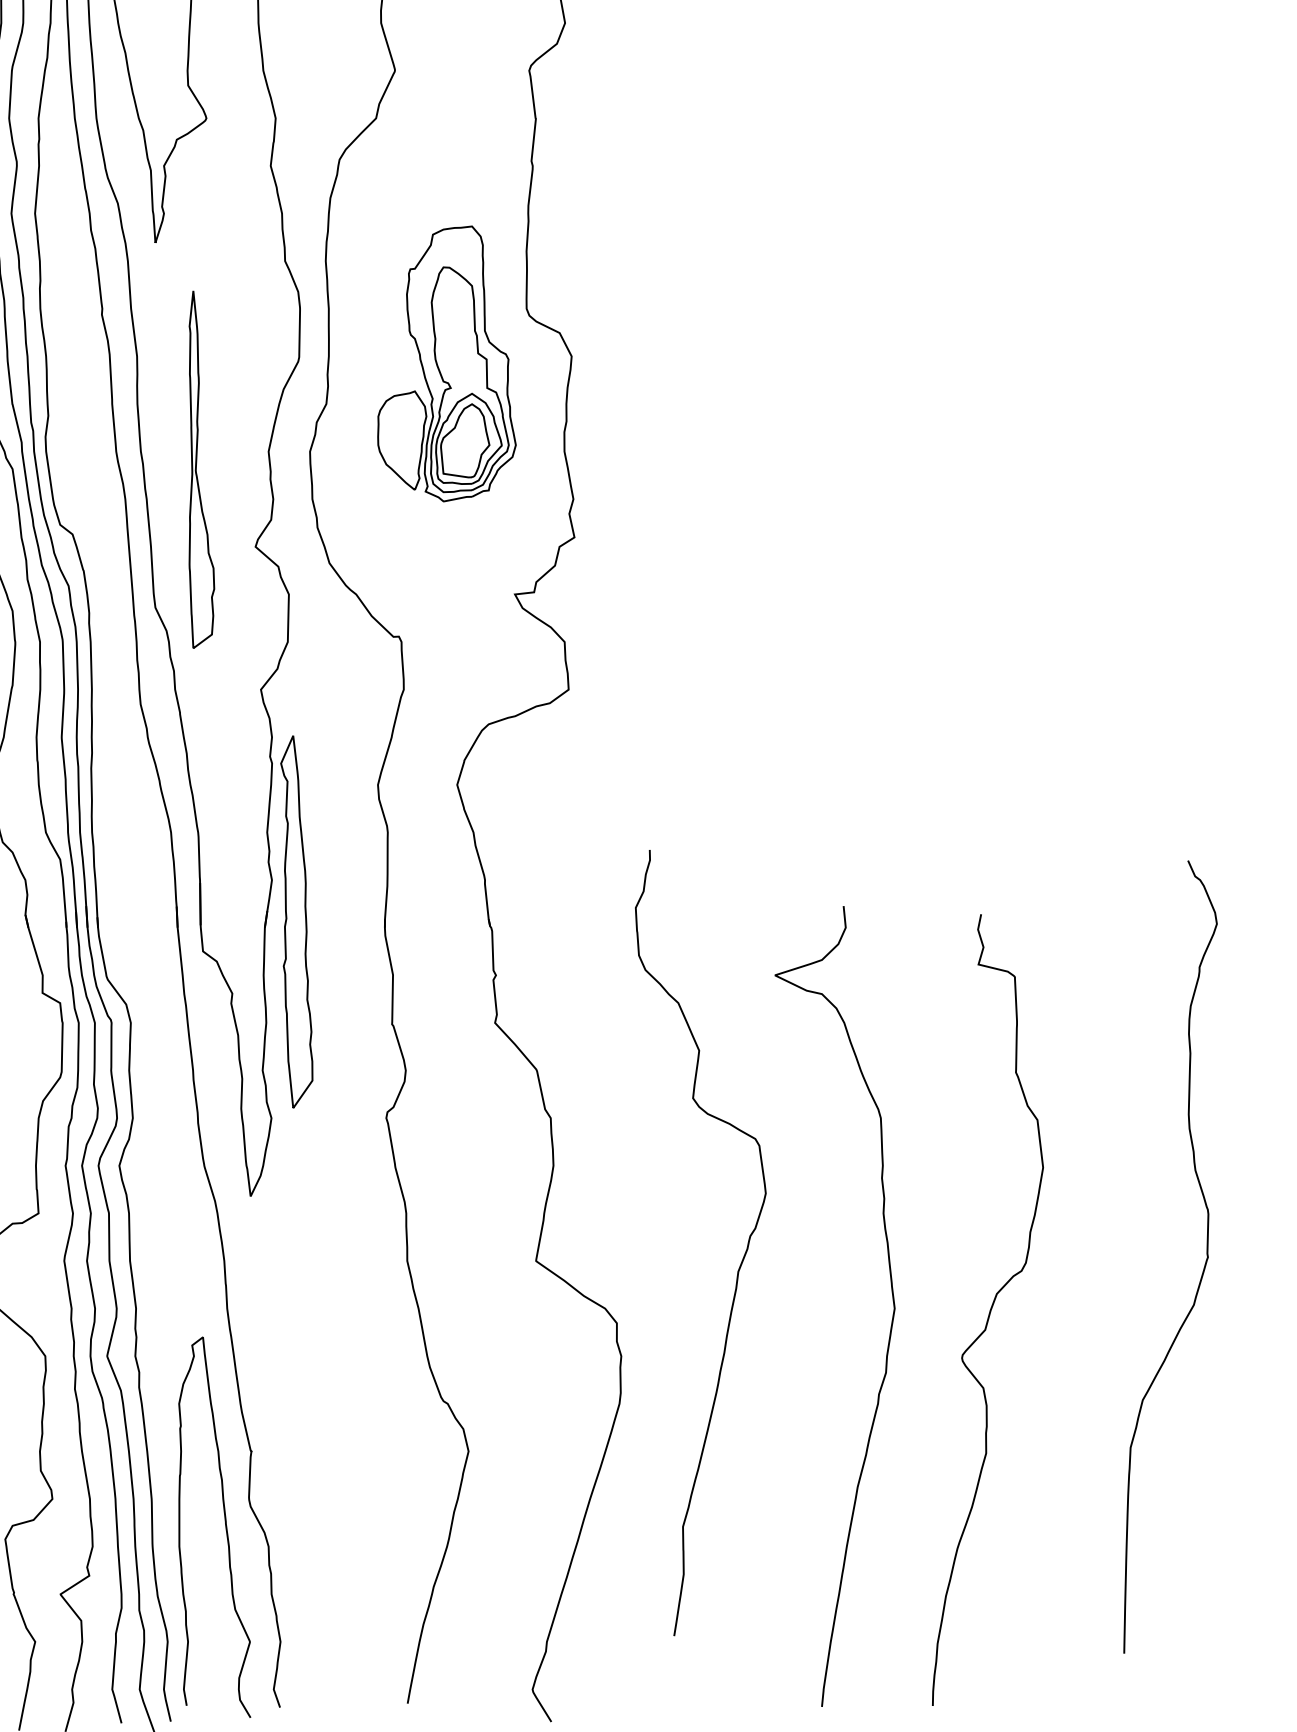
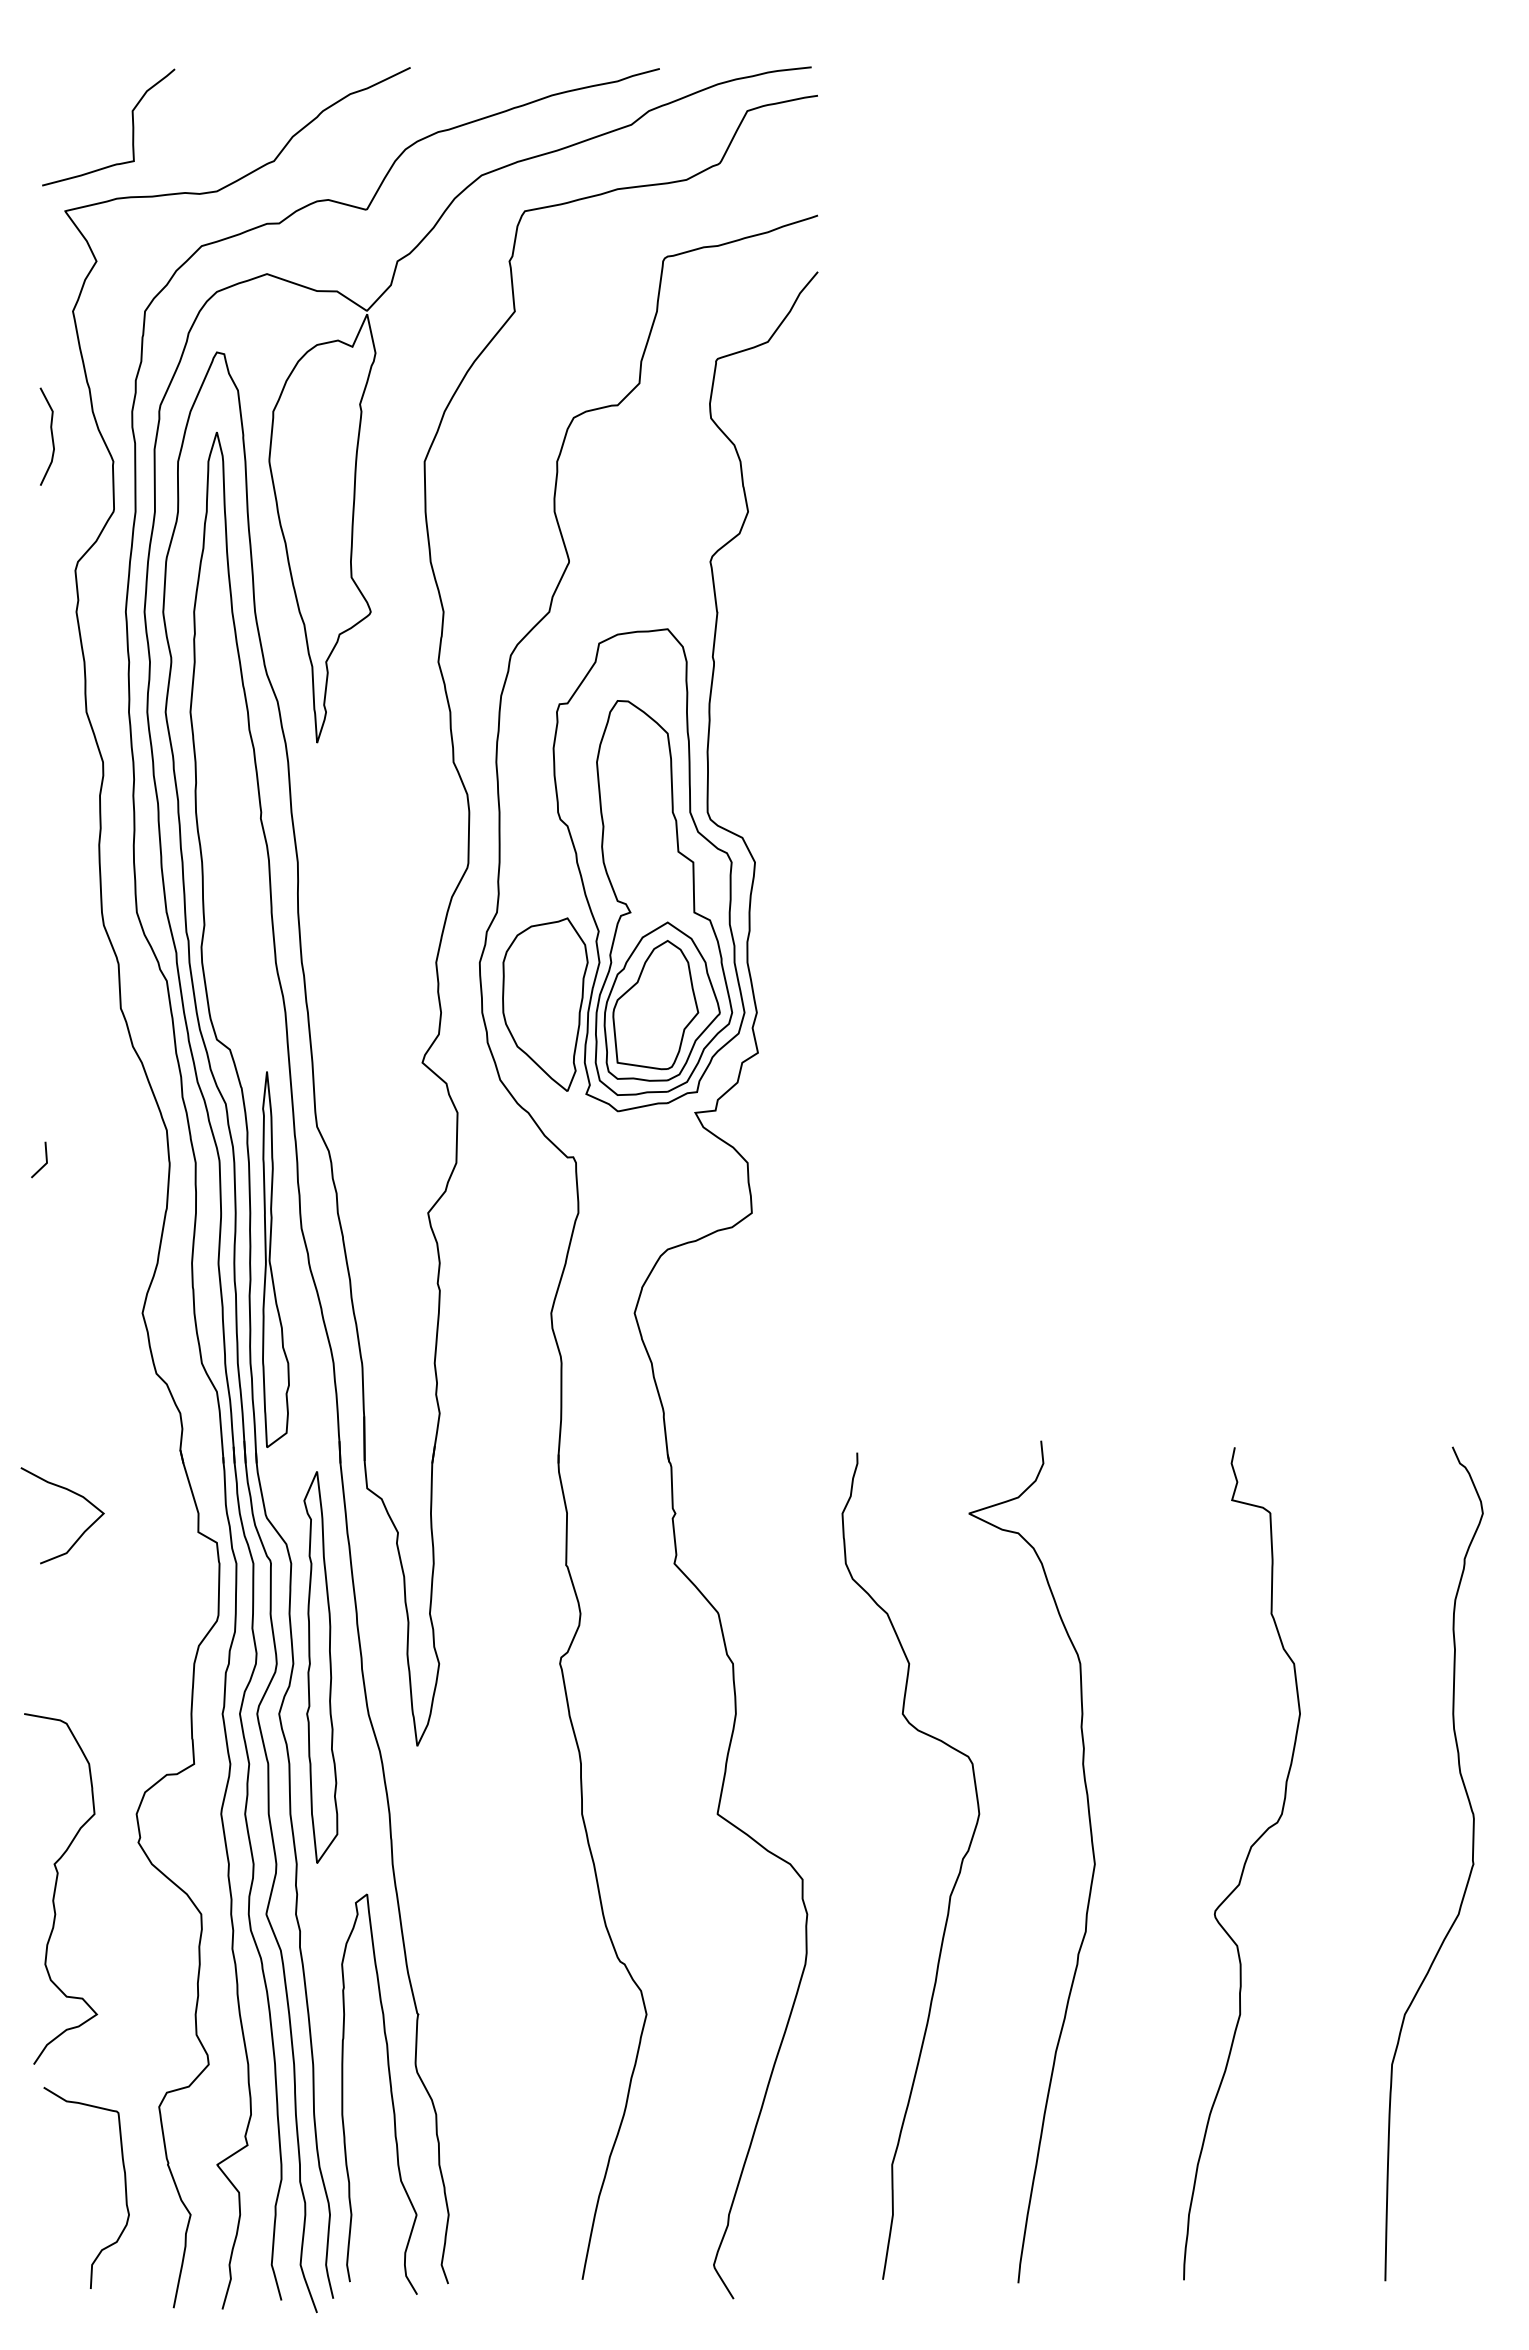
part: (446, 364) -> (623, 870), size x1.67
part: (201, 469) -> (275, 1259), moved
part: (296, 922) -> (320, 1667), moved
curve: (741, 1261) -> (953, 1885), moved
curve: (1204, 1265) -> (1469, 1872), moved
curve: (989, 1310) -> (1243, 1864), moved

